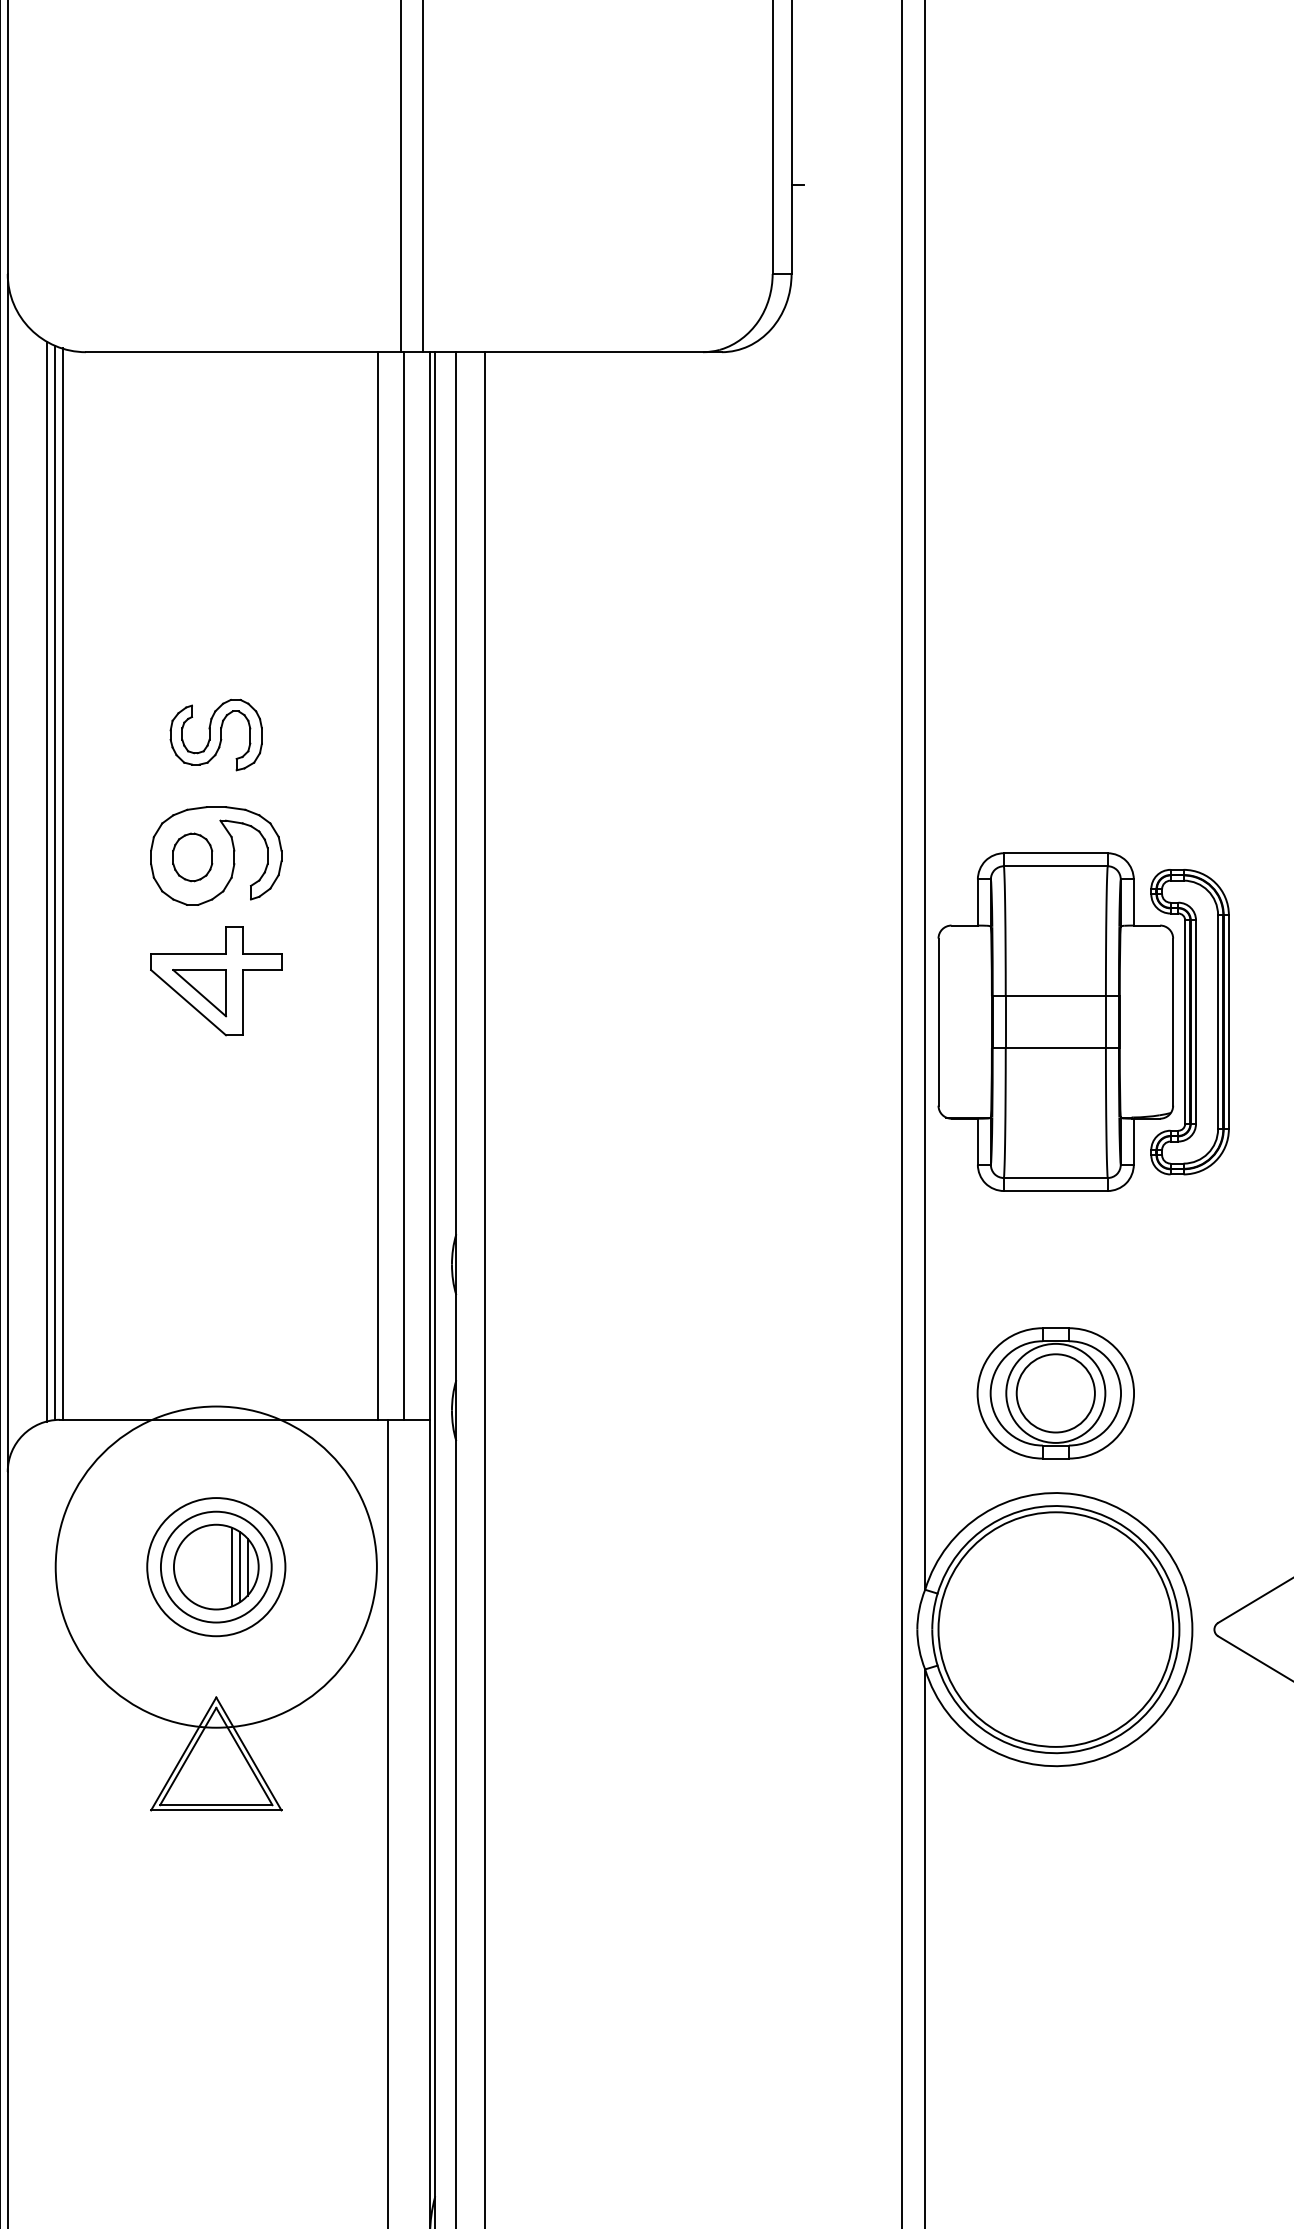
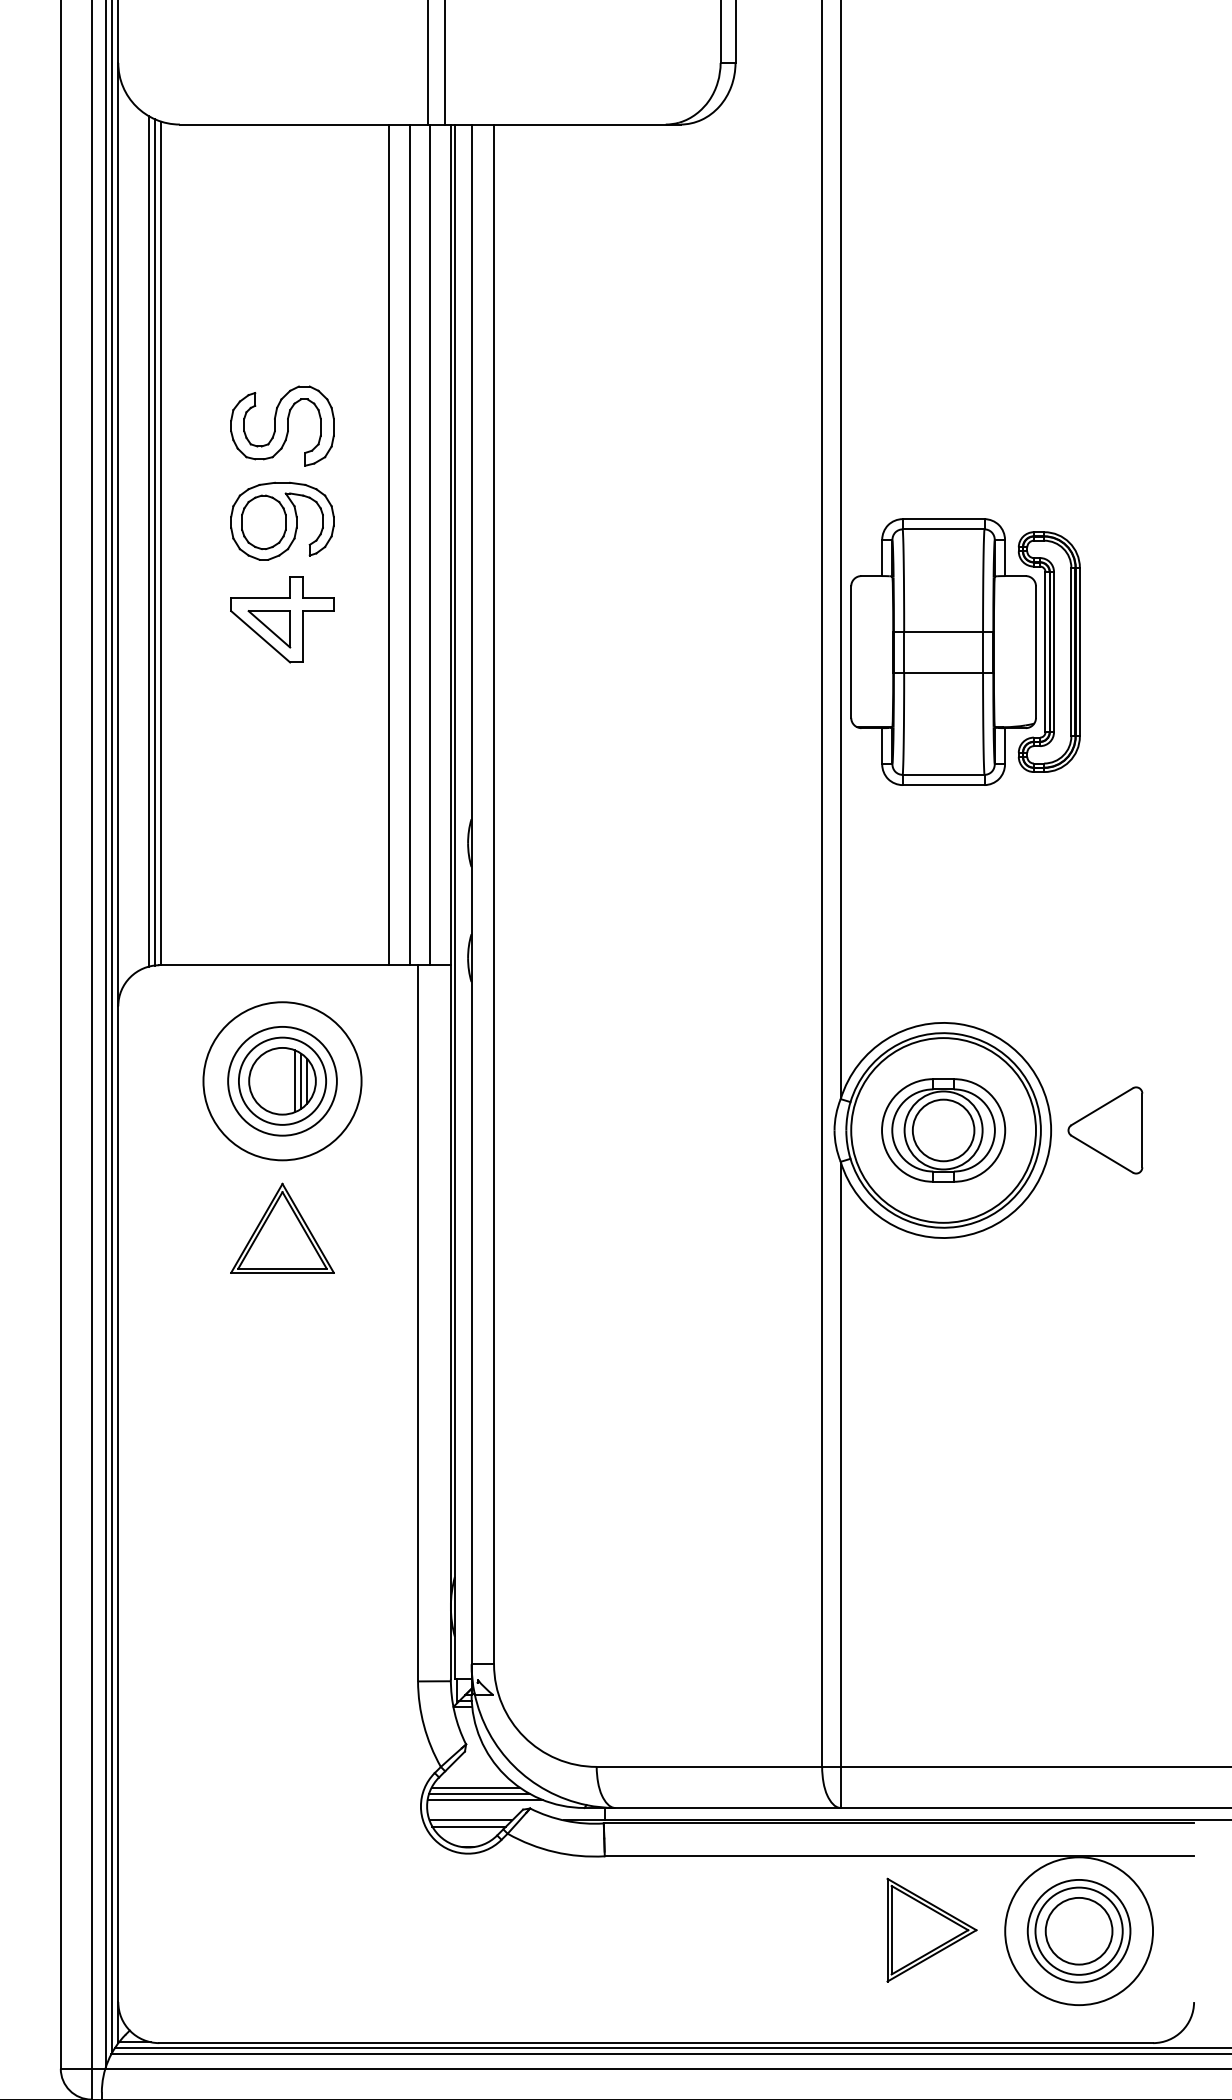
part: (216, 734) -> (282, 425), size x1.43
part: (192, 857) -> (263, 522), size x1.43
line: (352, 885) -> (389, 544), added
part: (1055, 1393) -> (943, 1130), moved
circle: (216, 1567) -> (282, 1081), size x0.62

